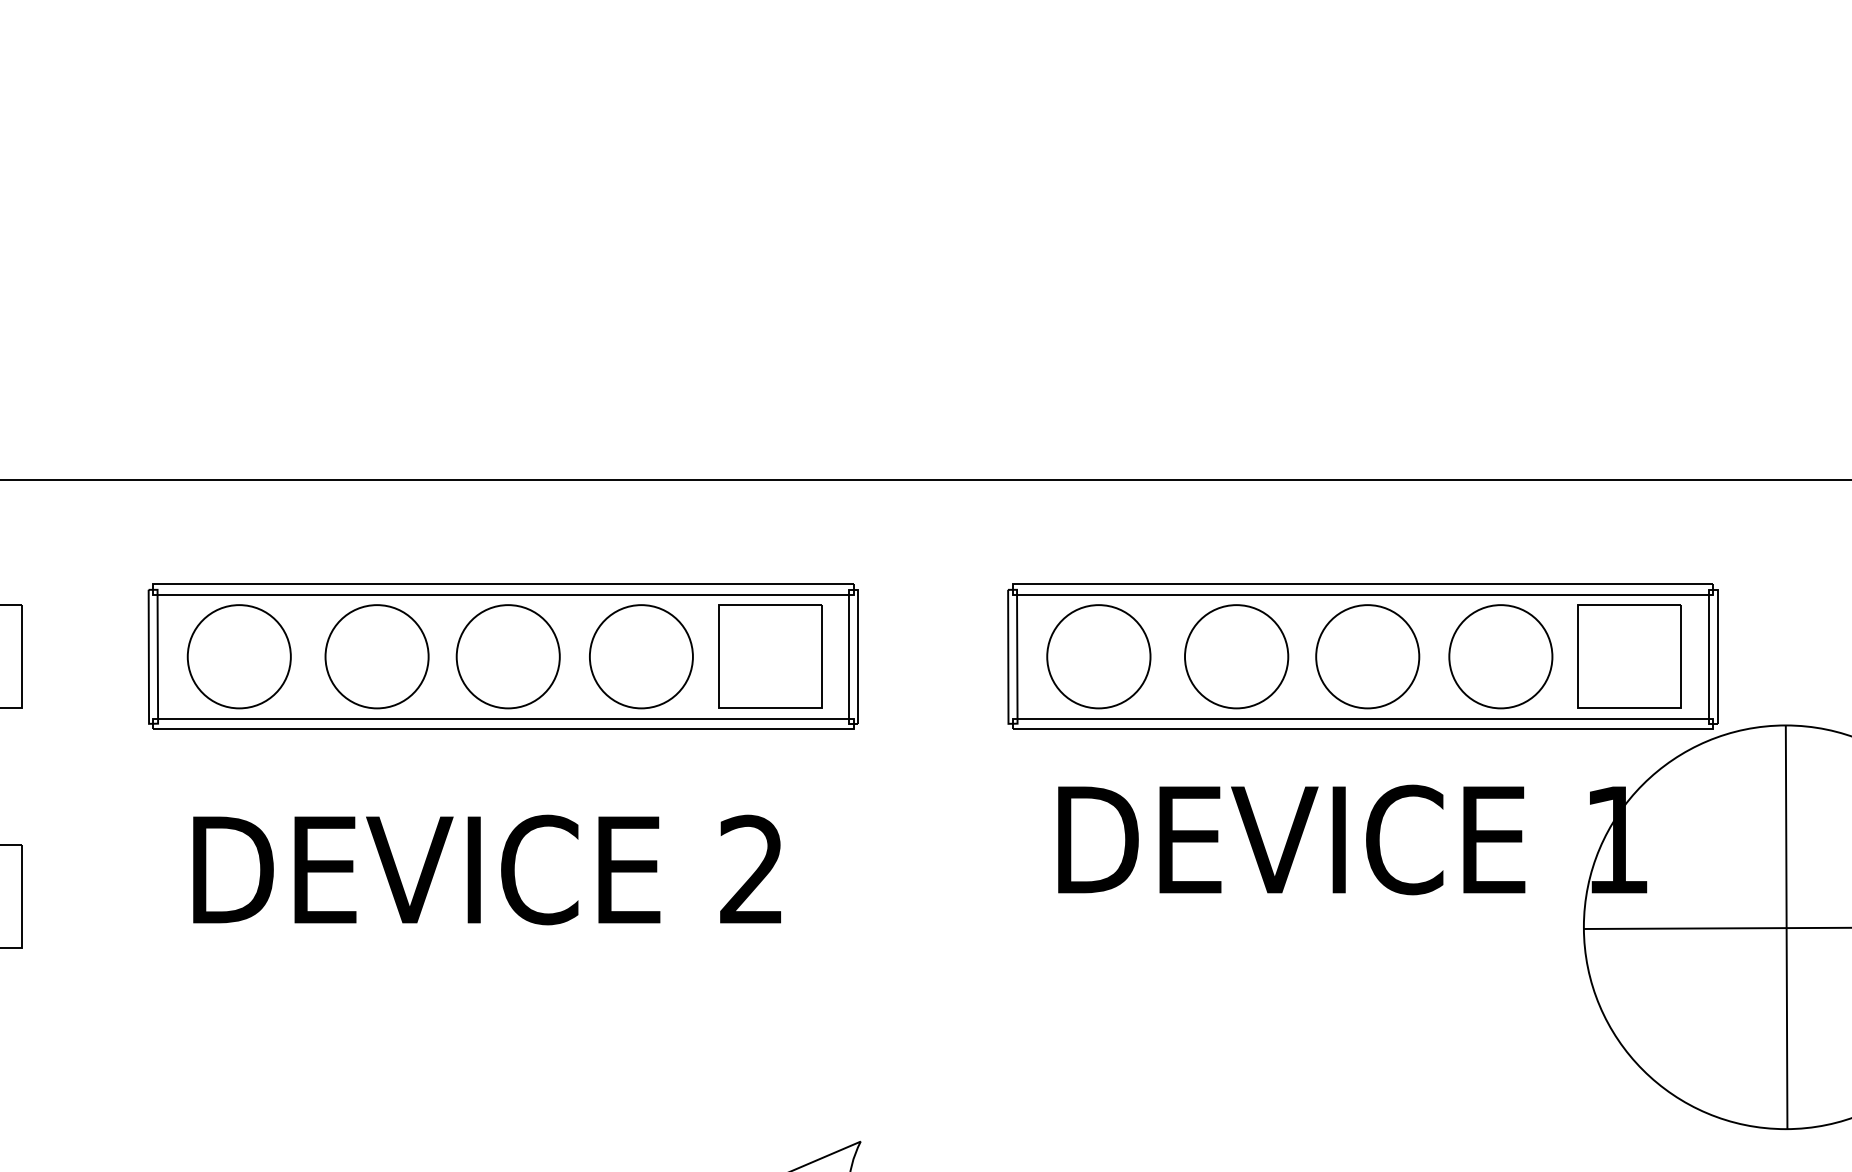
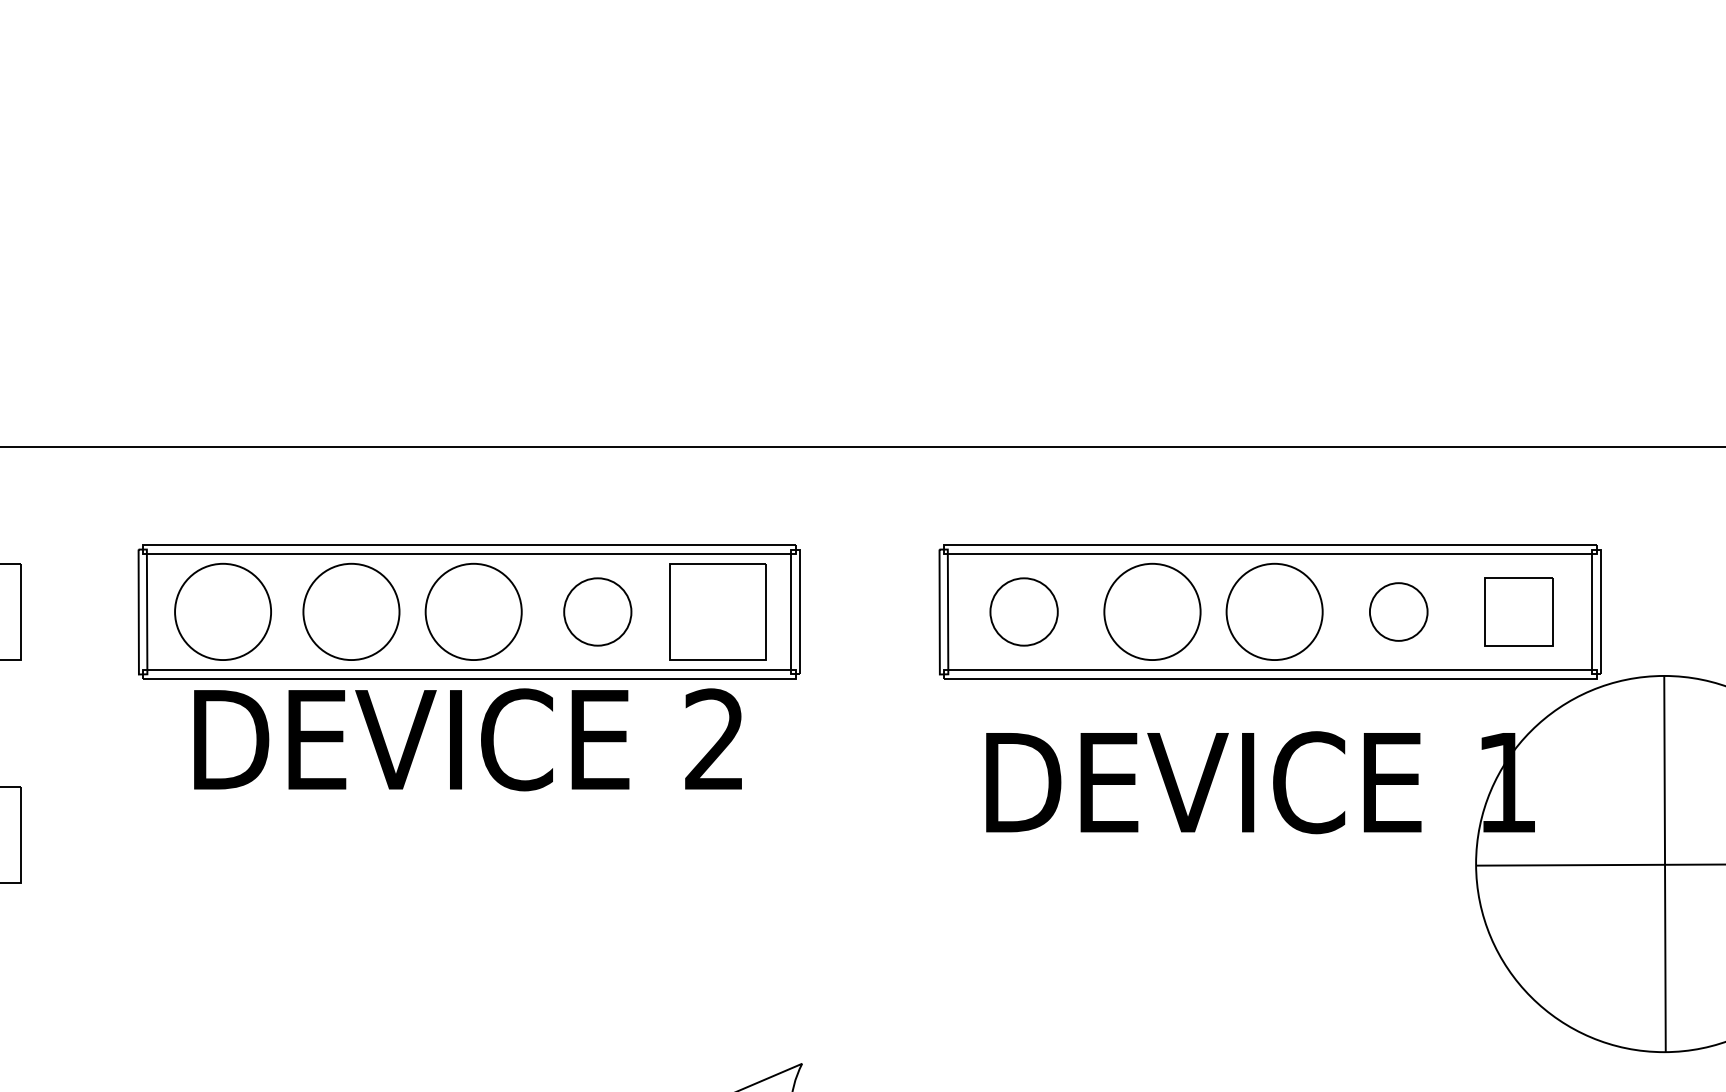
part: (641, 656) -> (597, 611), size x0.7
part: (1098, 656) -> (1023, 611), size x0.7
part: (1500, 656) -> (1398, 611), size x0.6
part: (1629, 656) -> (1518, 611), size x0.7
text: (486, 869) -> (467, 739), moved

